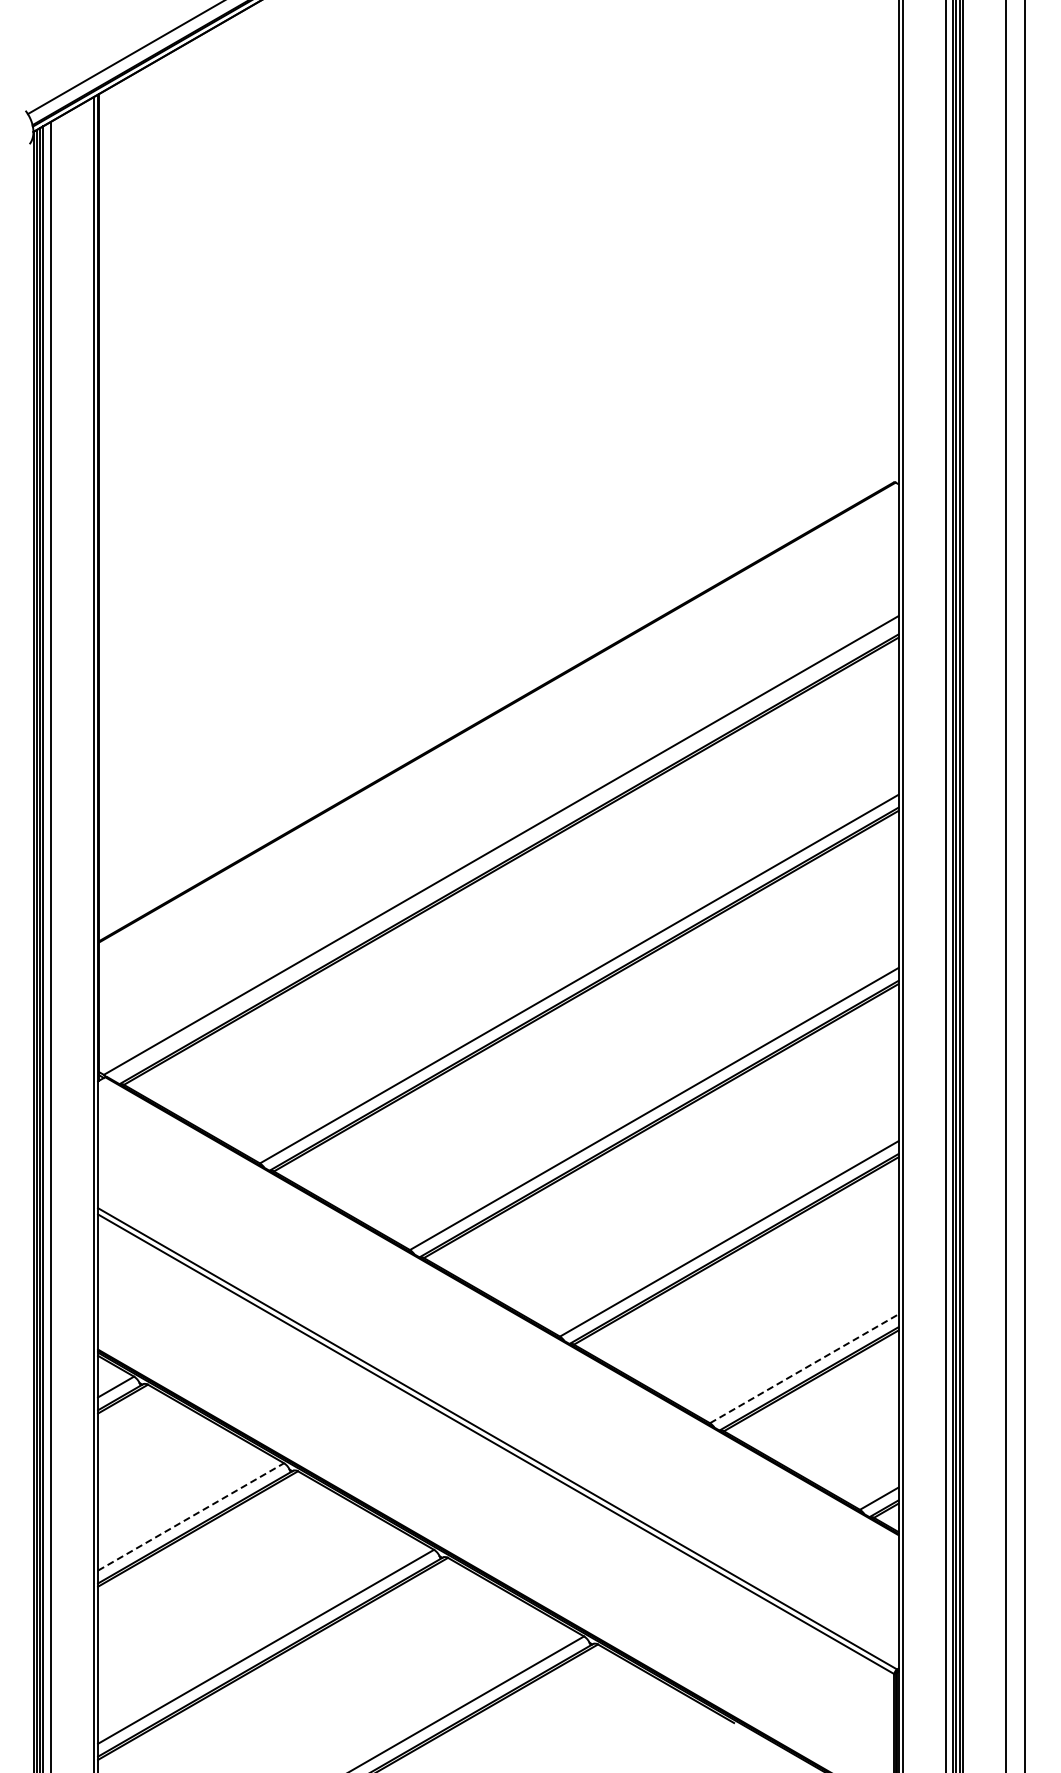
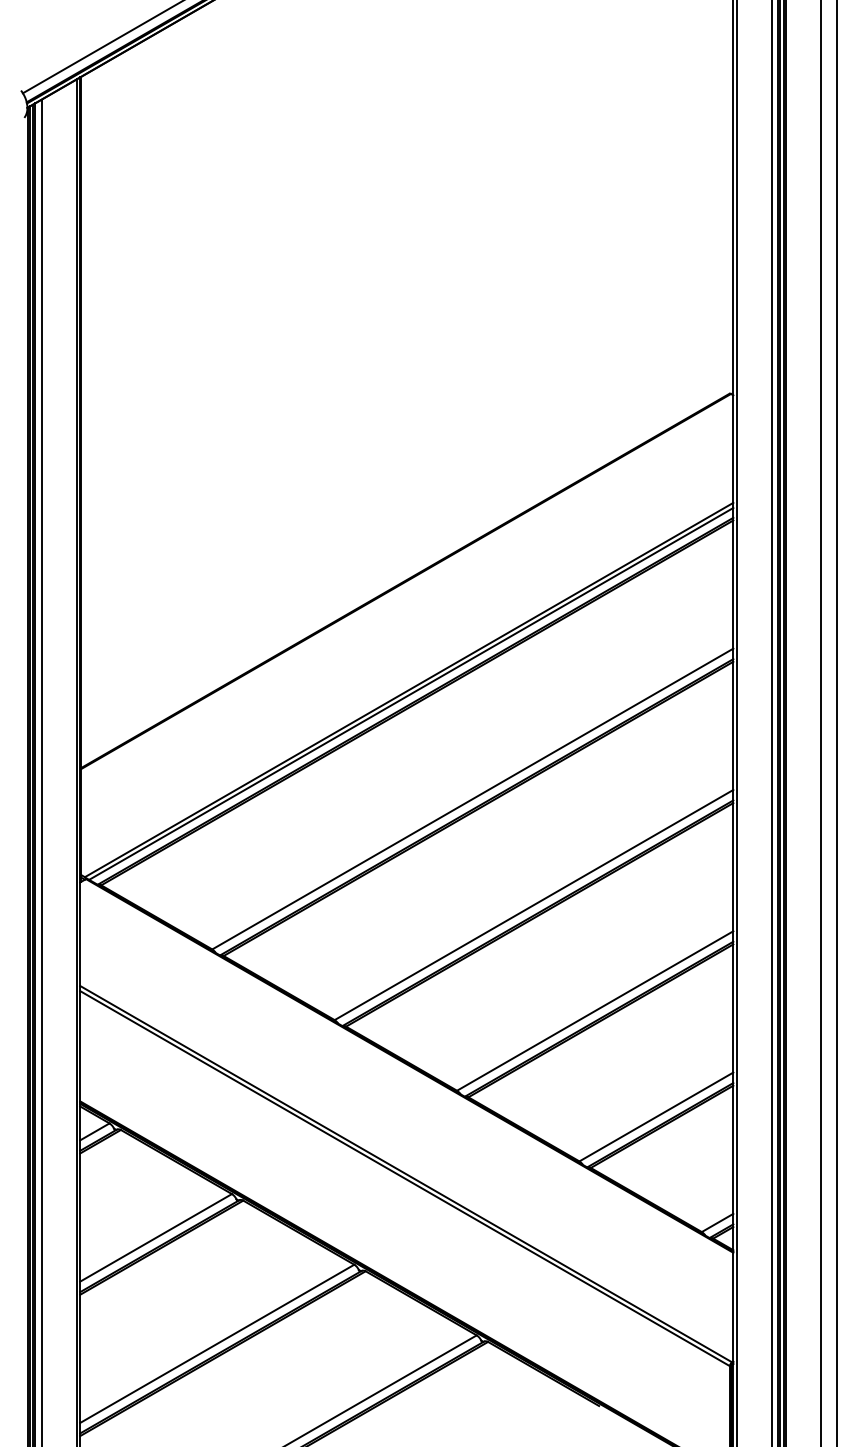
line: (503, 850) -> (410, 694), added
line: (804, 1368) -> (656, 1116), dashed -> solid
line: (191, 1516) -> (156, 1237), dashed -> solid

